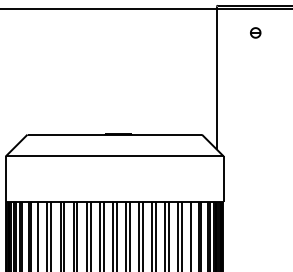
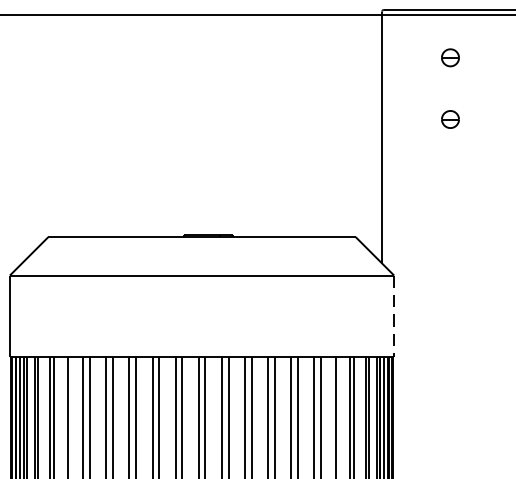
part: (255, 67) -> (450, 118), added
line: (223, 179) -> (393, 316), solid -> dashed

